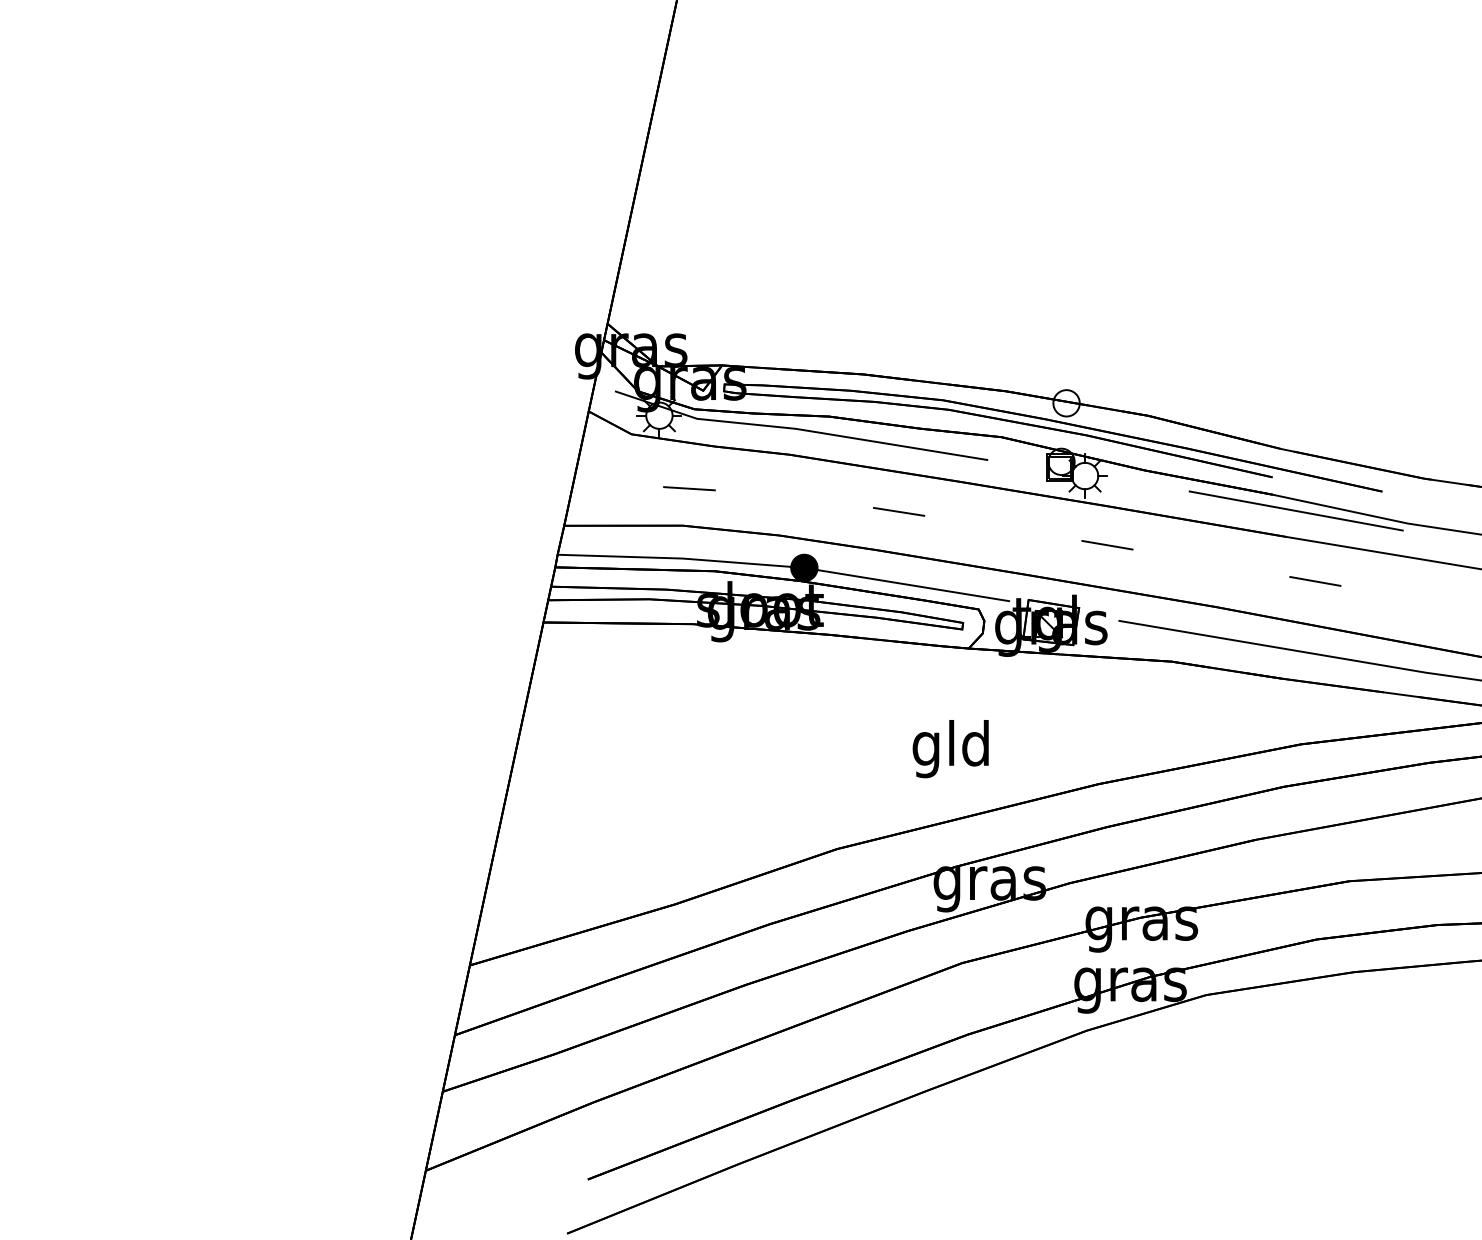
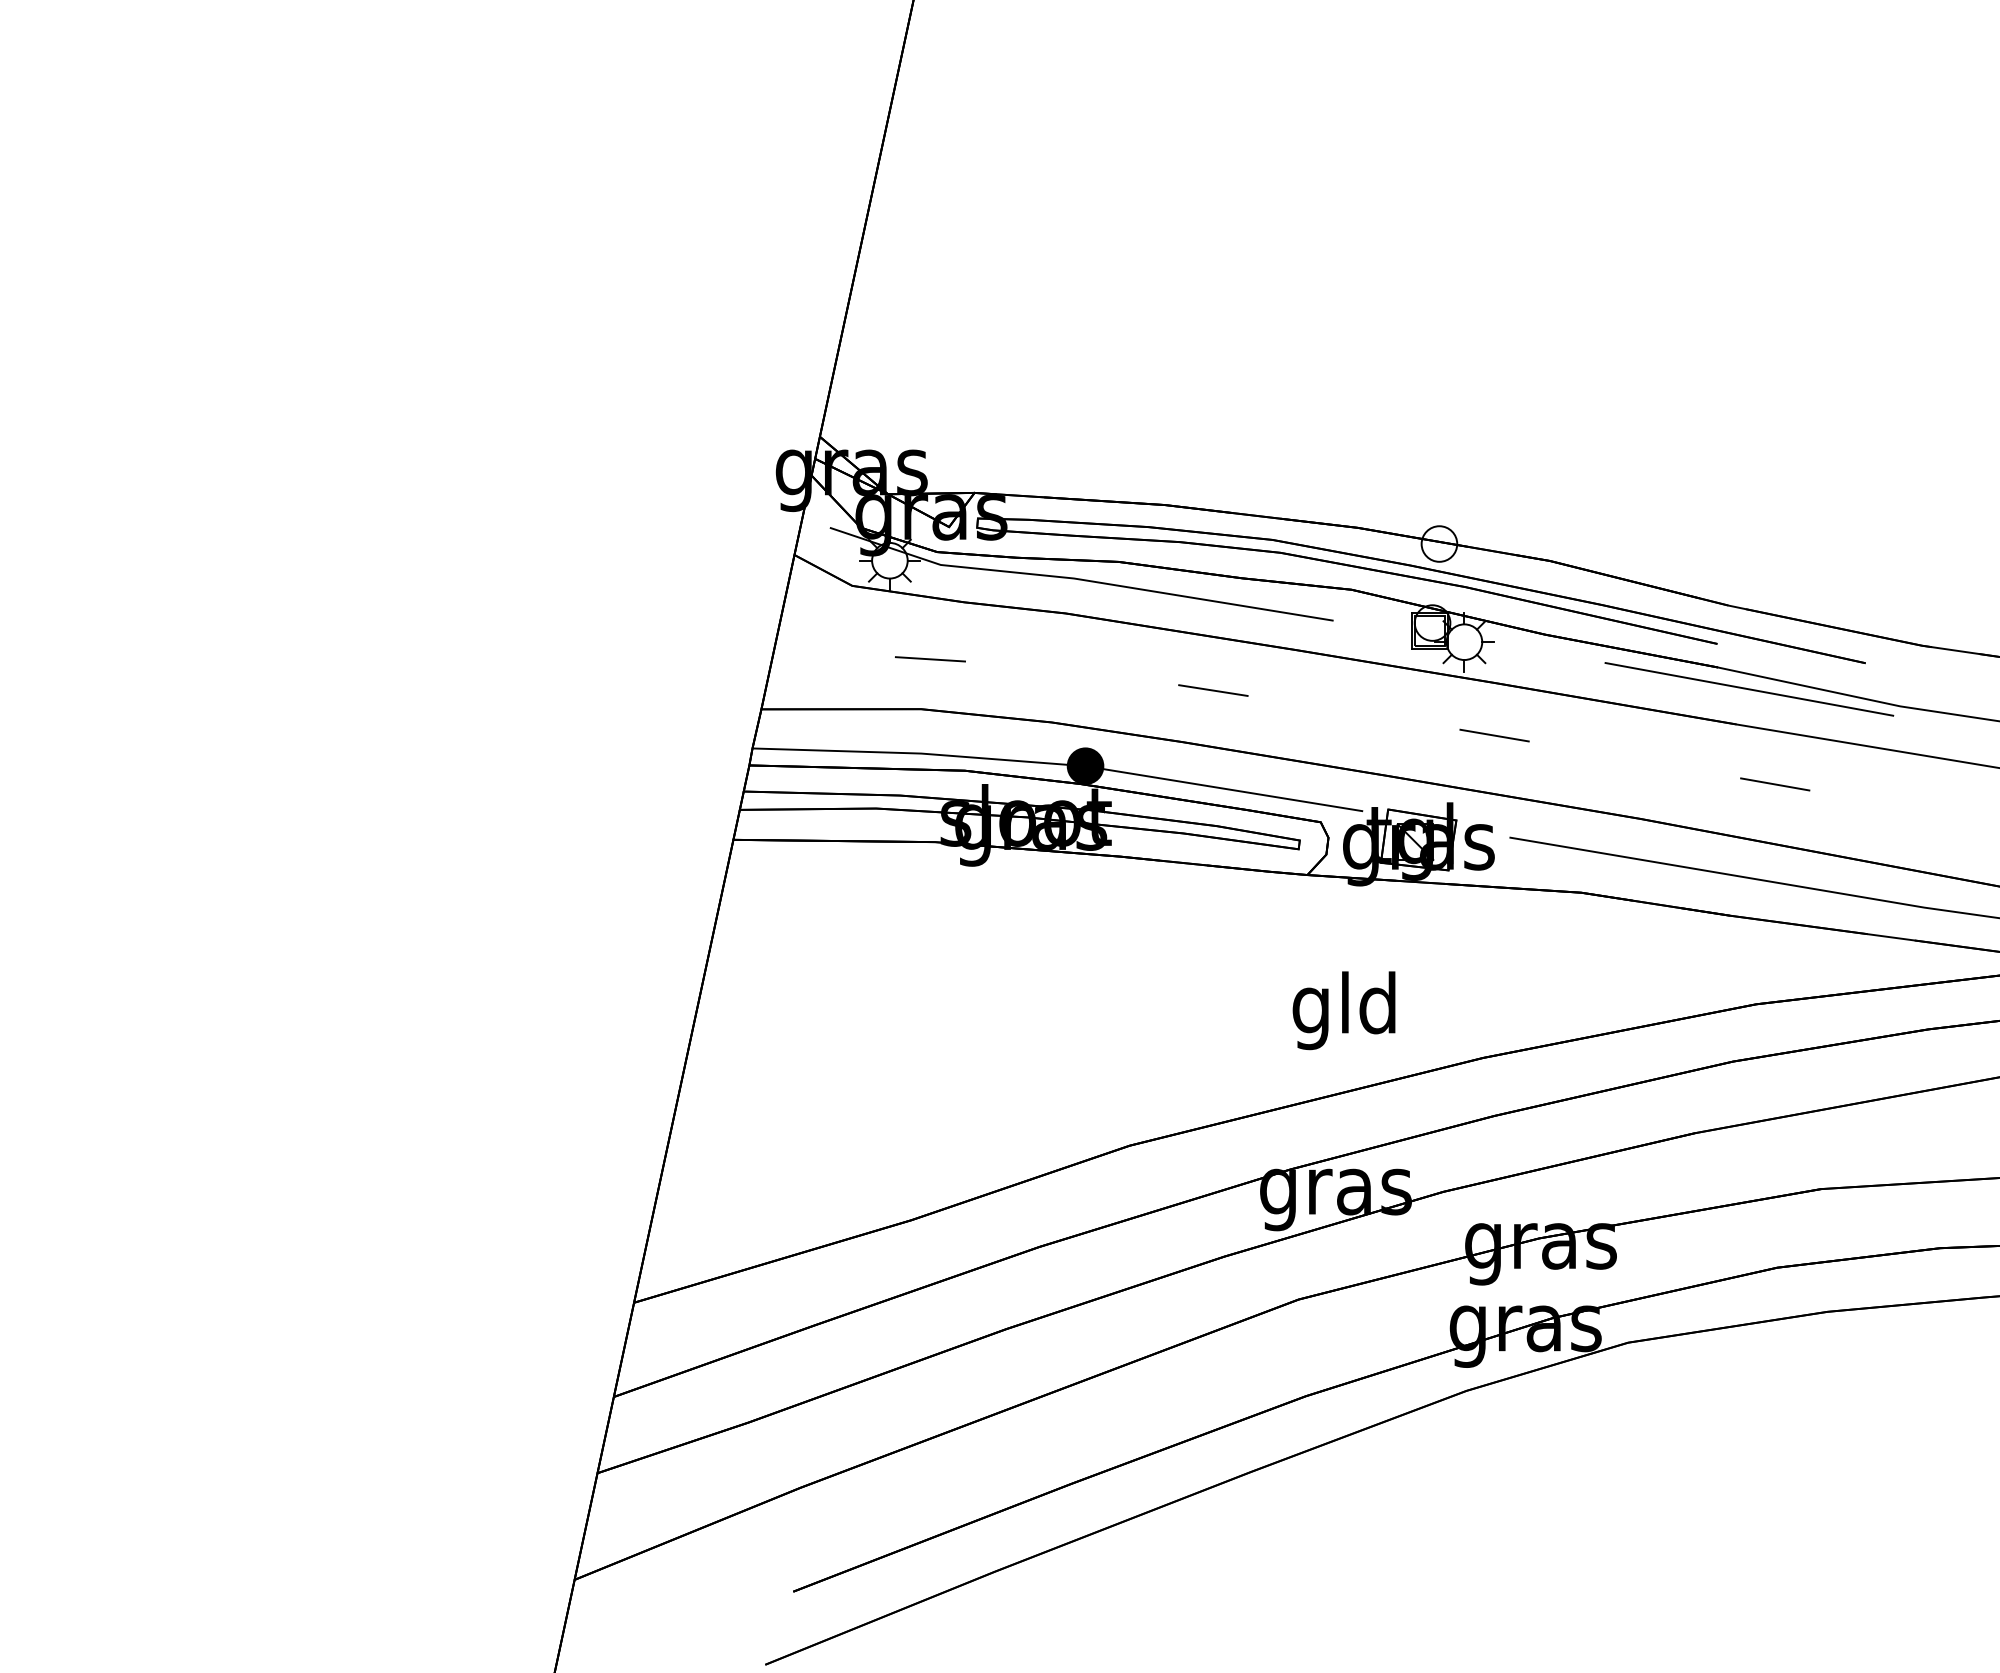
text: (950, 748) -> (1343, 1010), moved

